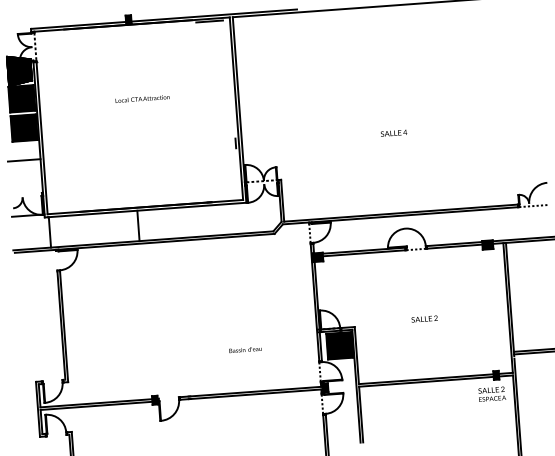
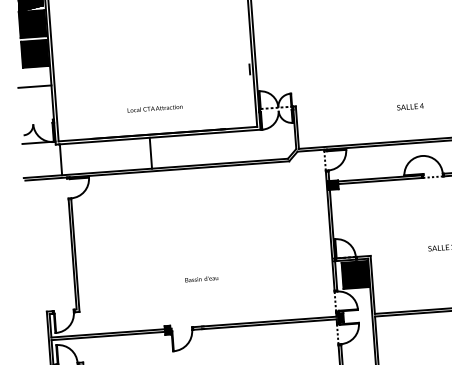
text: (142, 98) -> (155, 108), moved
text: (394, 132) -> (410, 106), moved
text: (245, 350) -> (201, 279), moved

